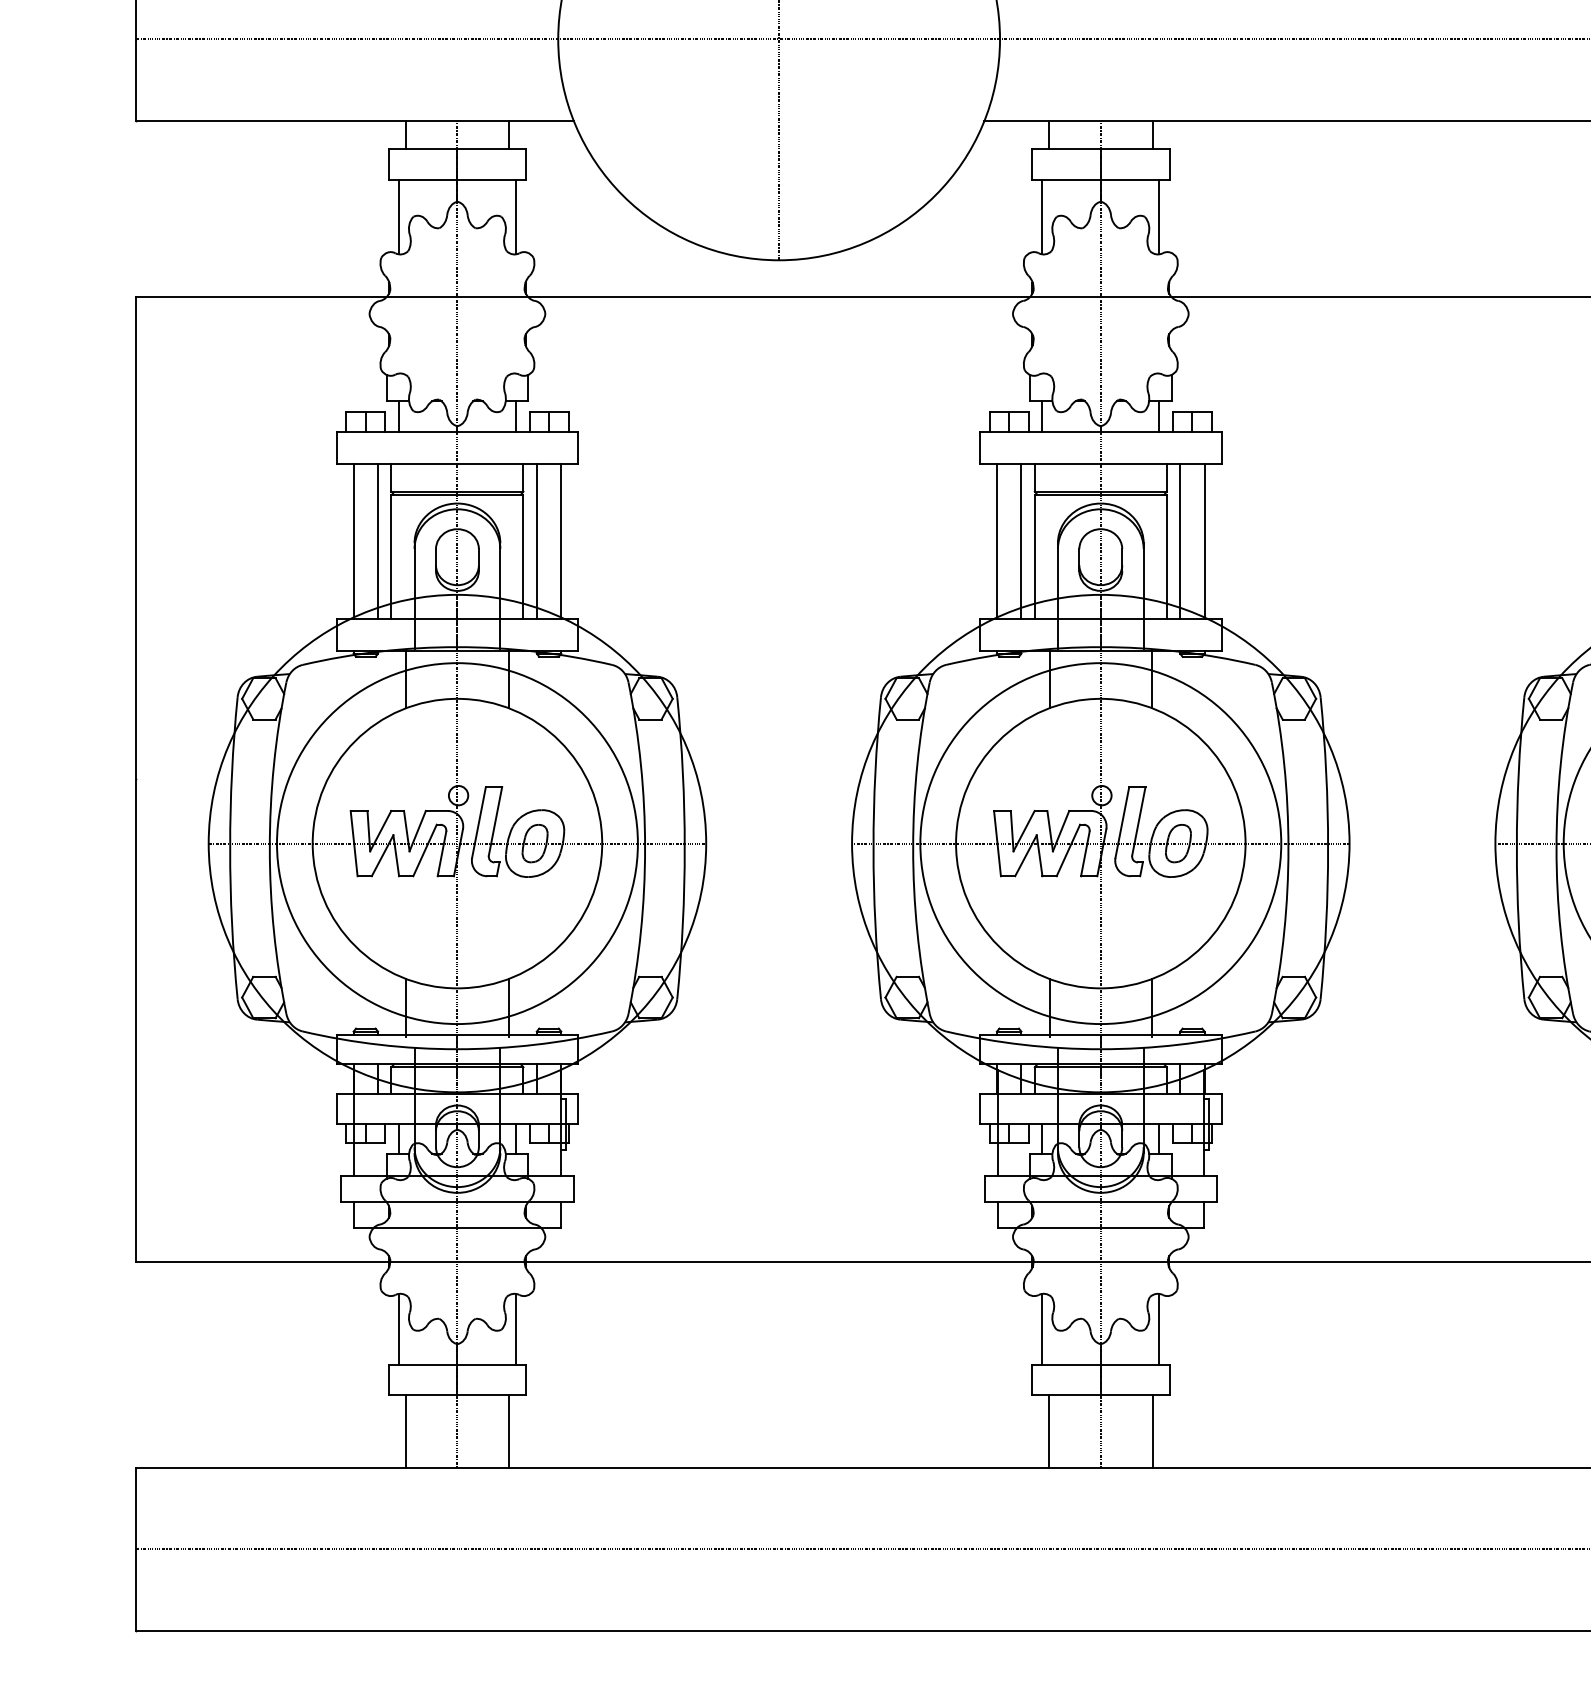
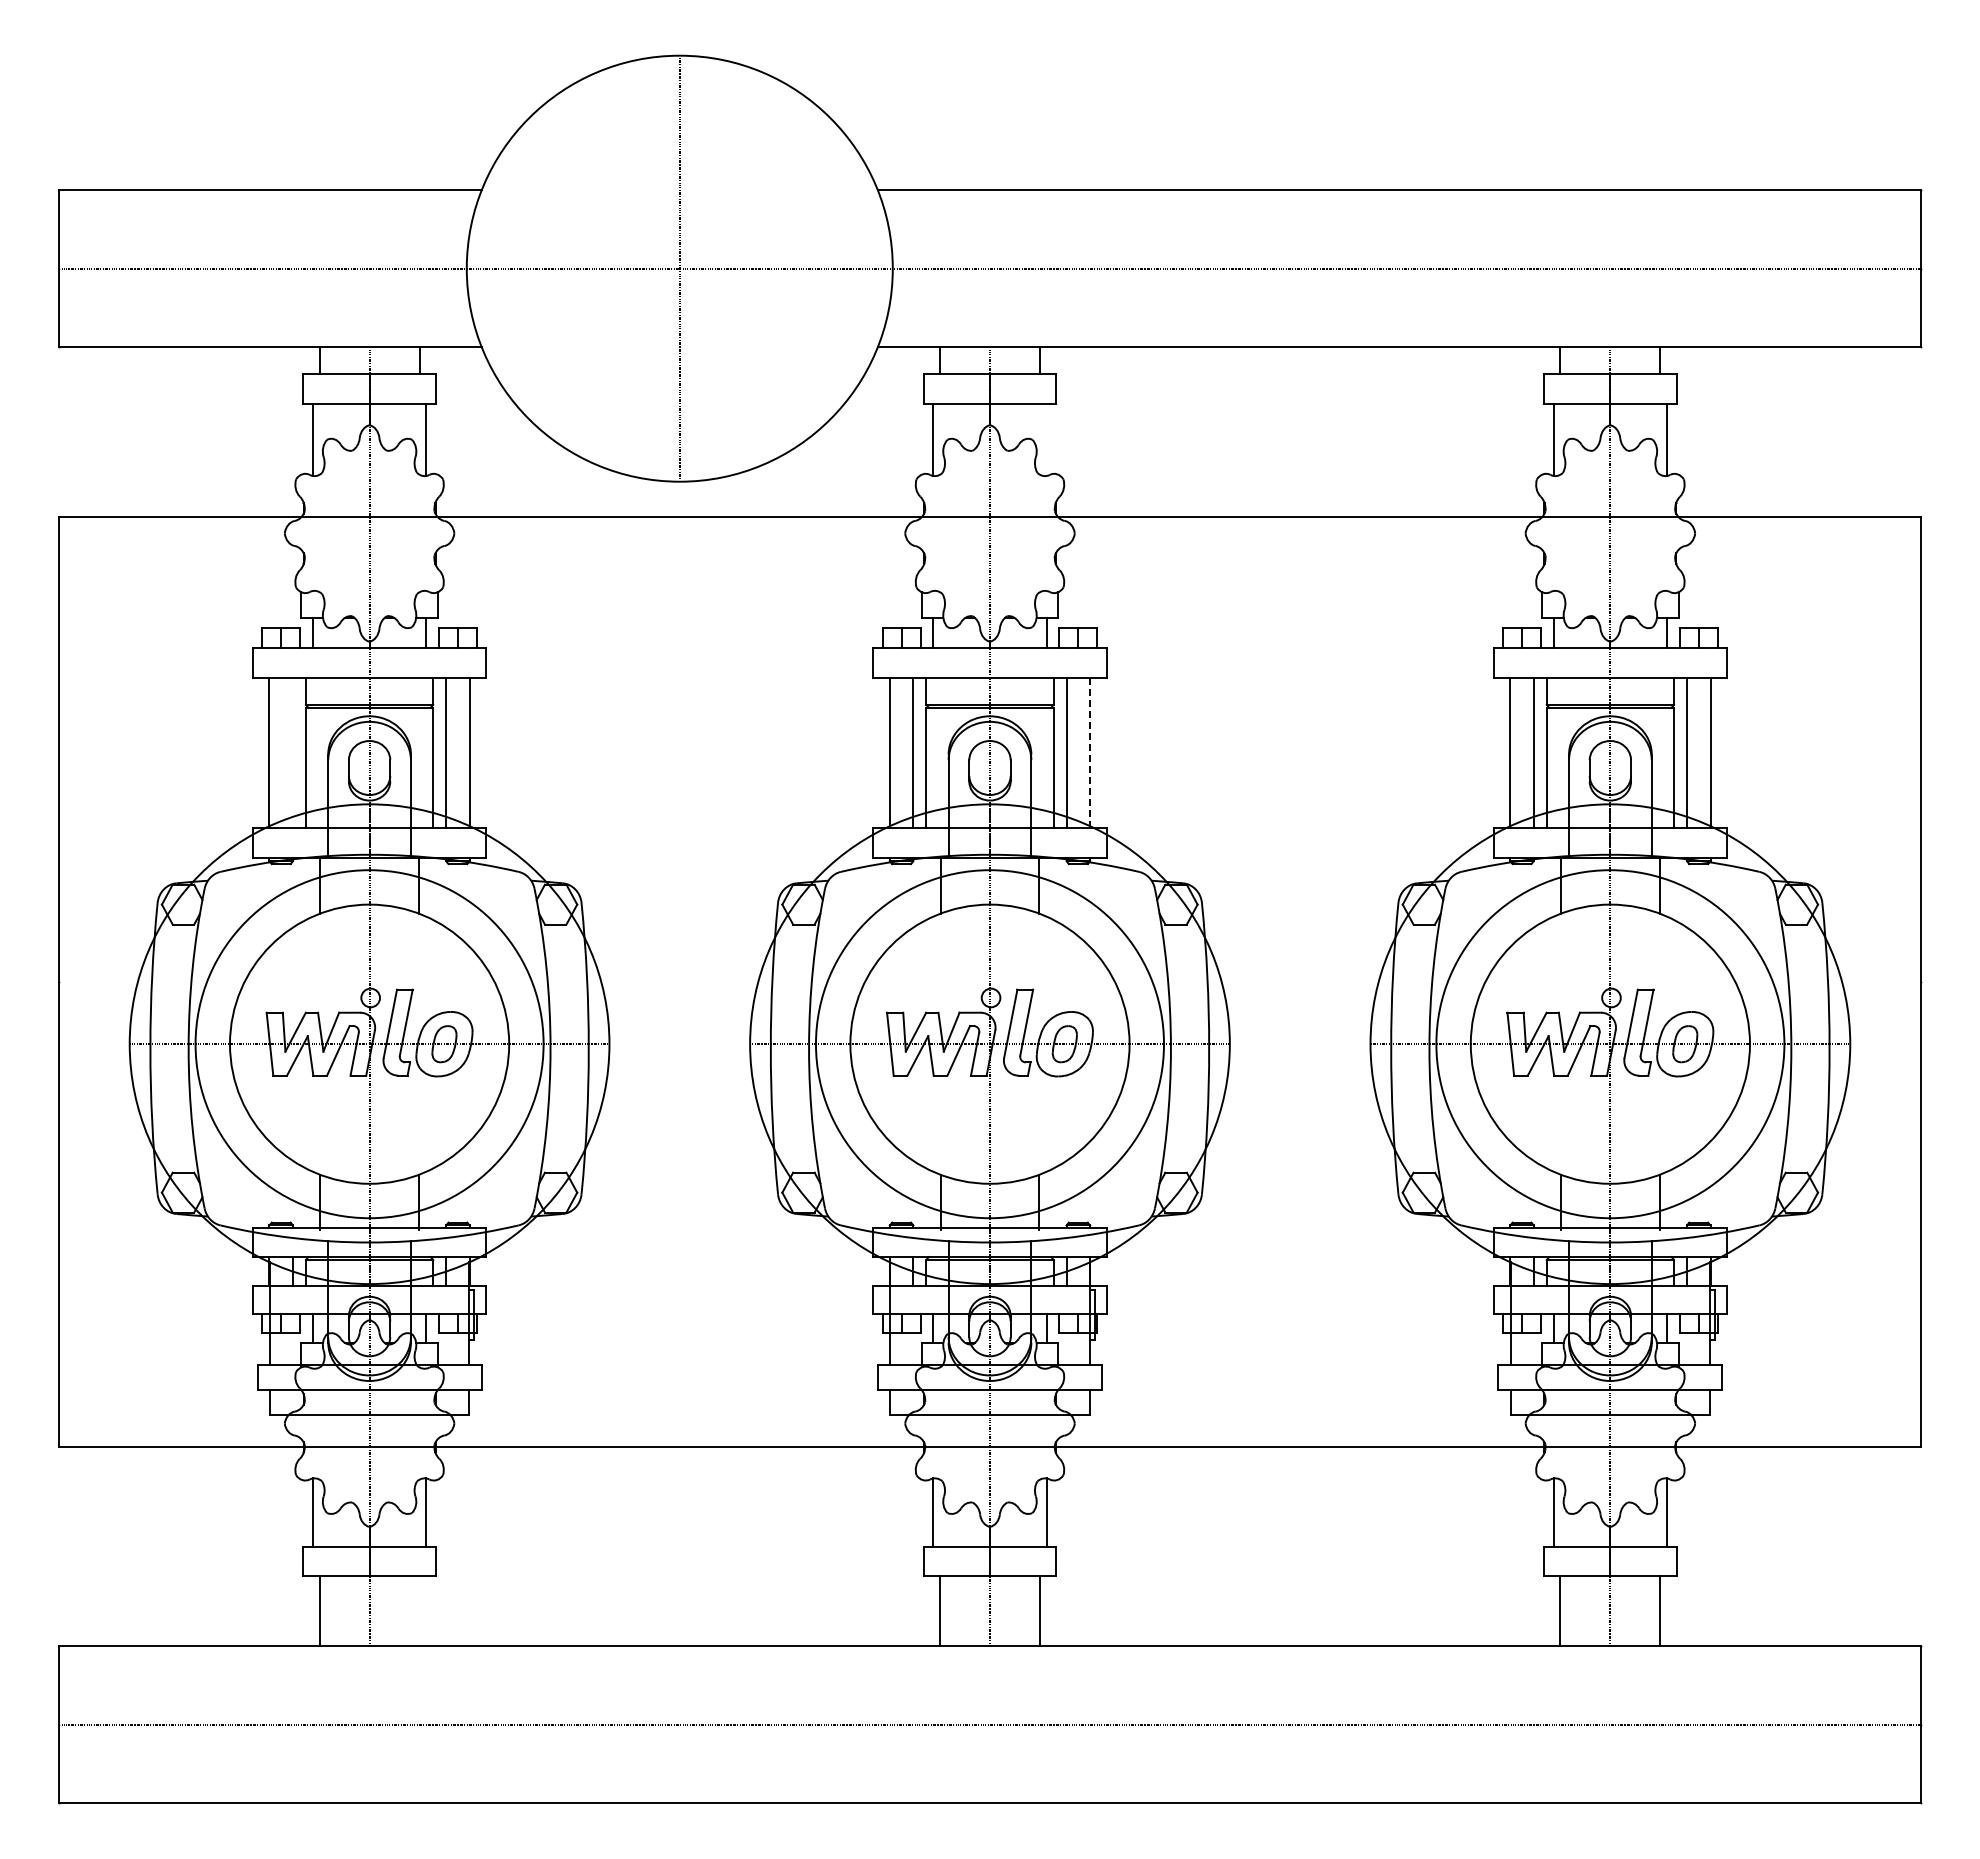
line: (1159, 217) -> (1046, 440), removed
line: (378, 541) -> (293, 752), removed
line: (1205, 542) -> (1090, 753), solid -> dashed
line: (509, 1430) -> (419, 1610), removed

